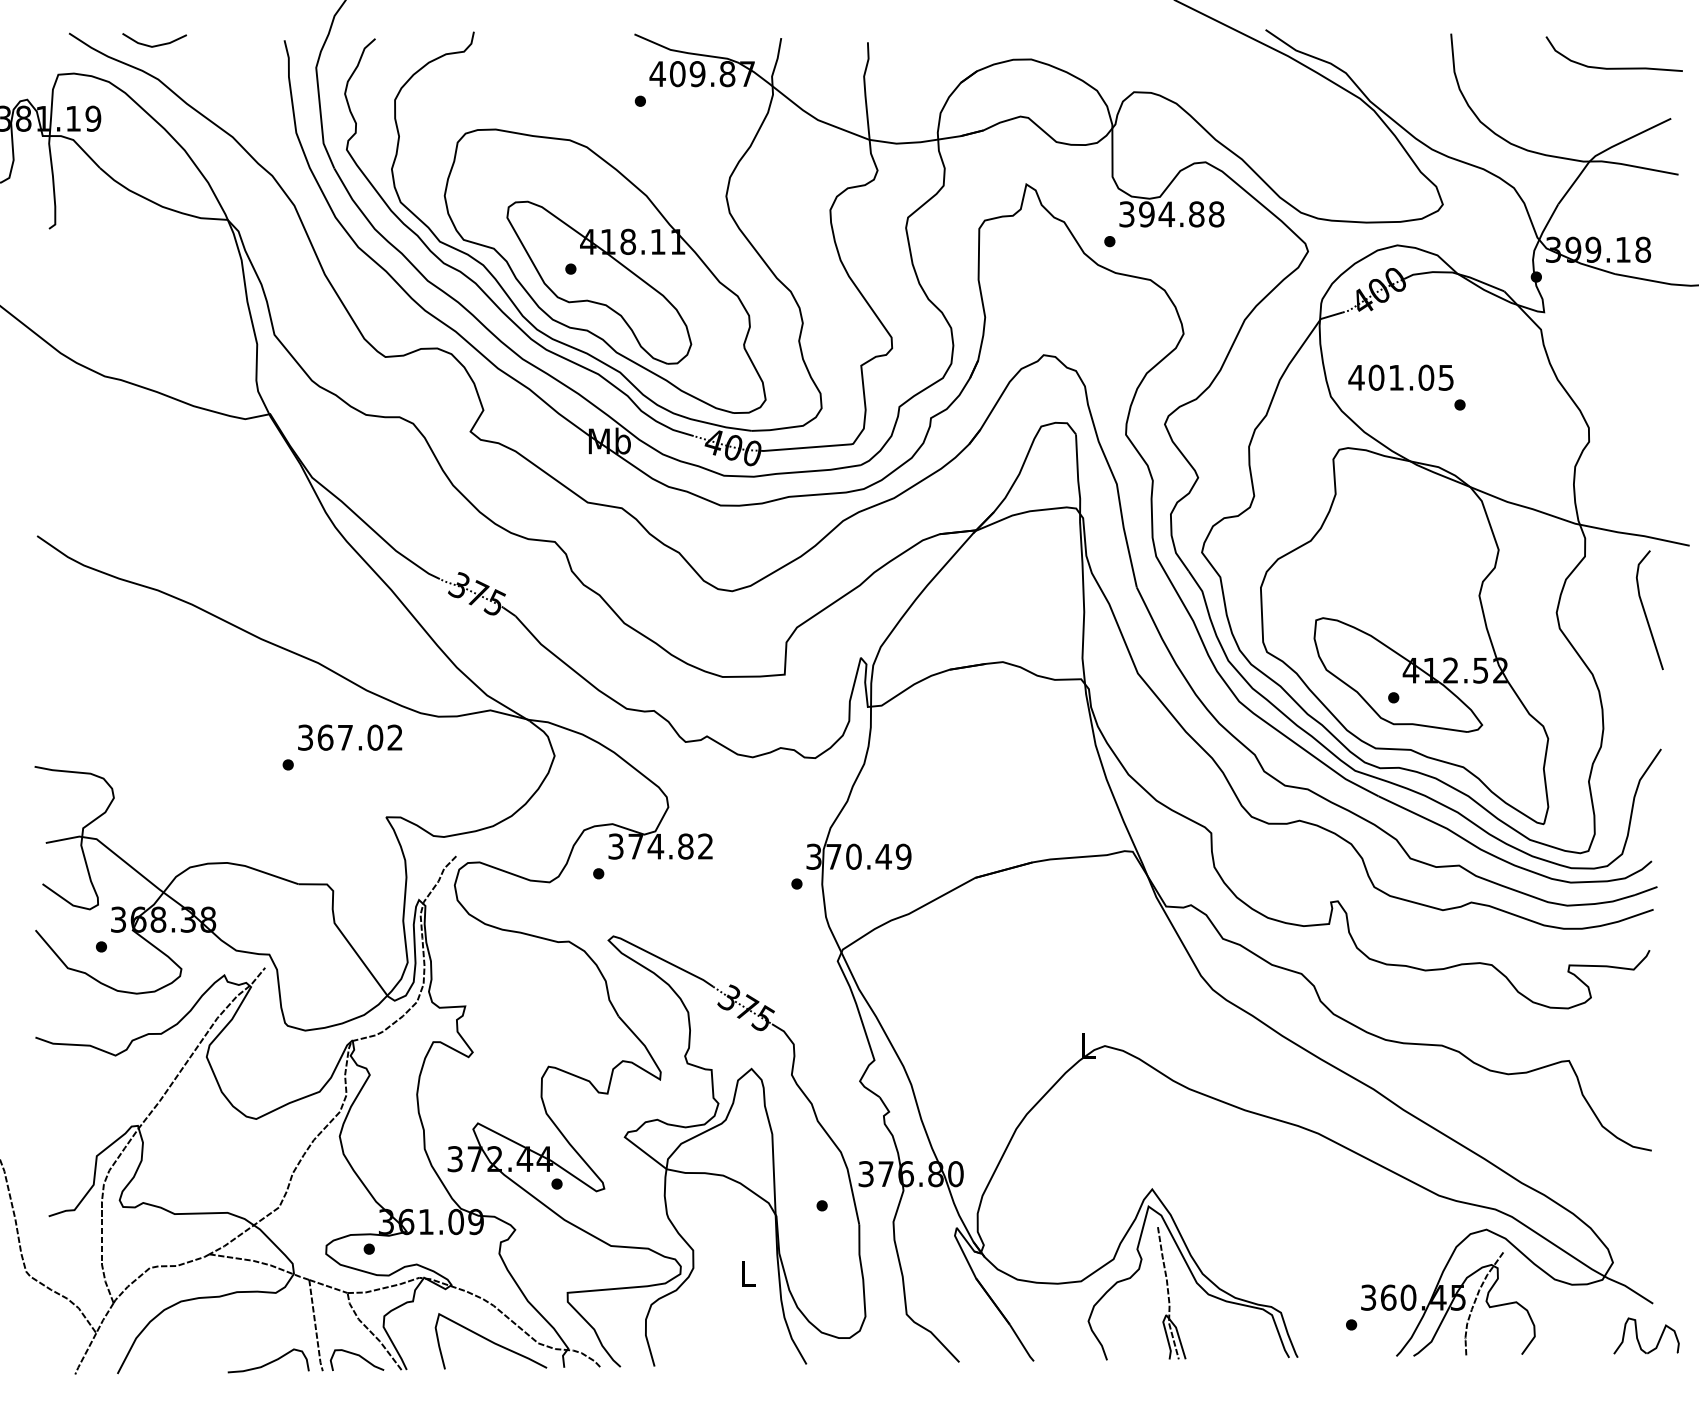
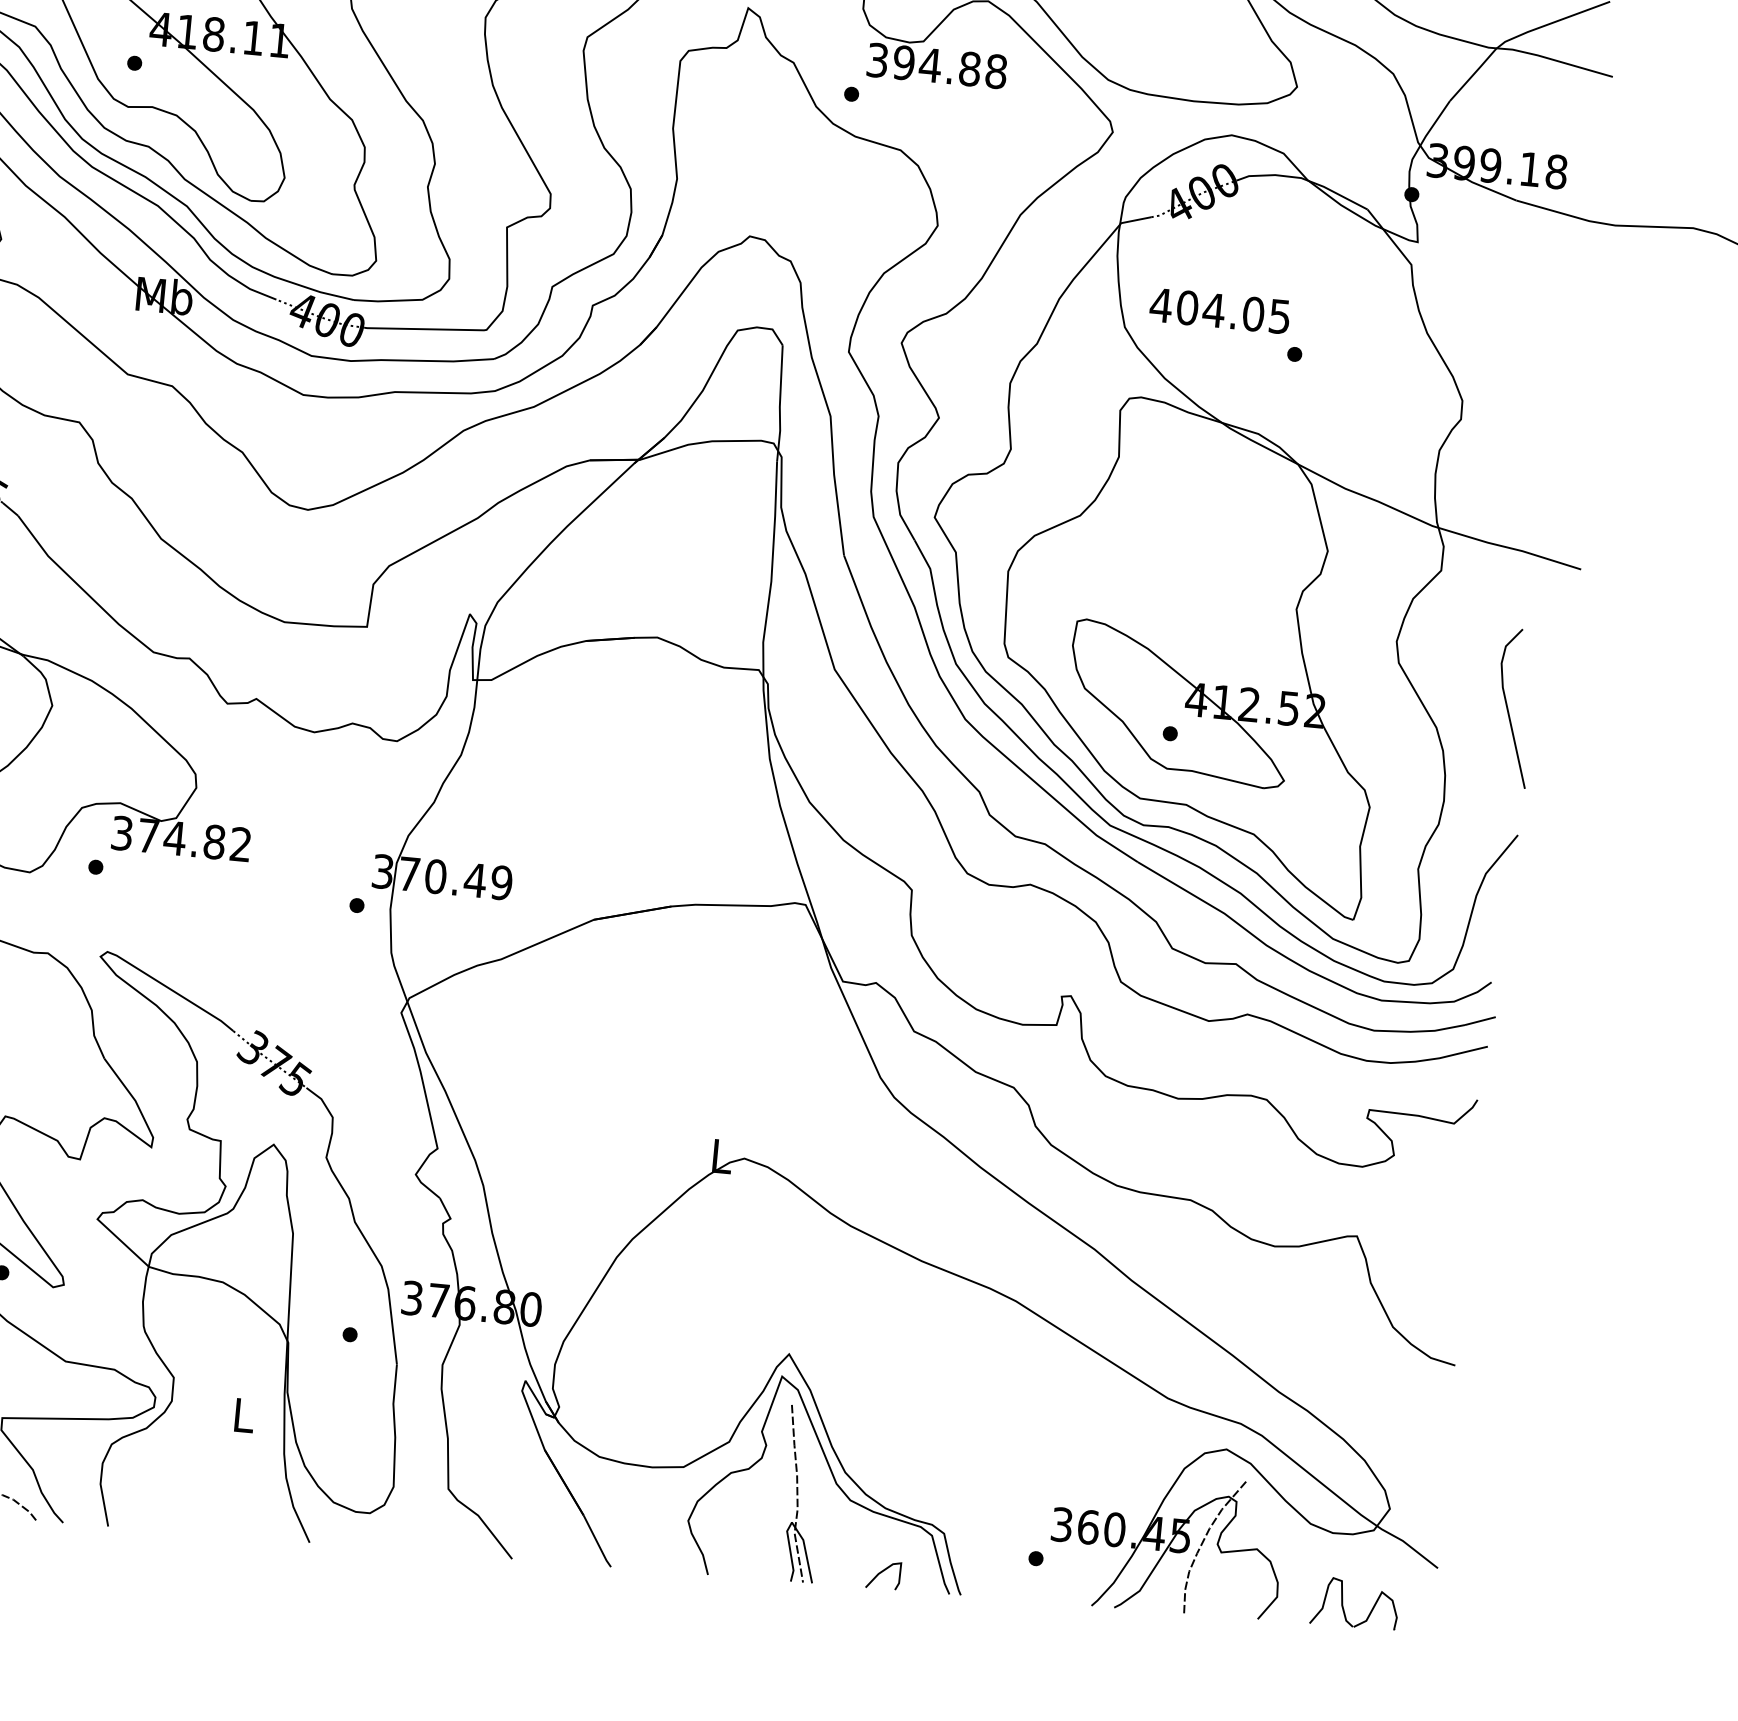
text: (1396, 377) -> (1214, 310), 401.05 -> 404.05
line: (1645, 610) -> (1509, 707), moved
part: (1638, 1338) -> (1344, 1605), moved
curve: (1237, 1346) -> (882, 1572), added

